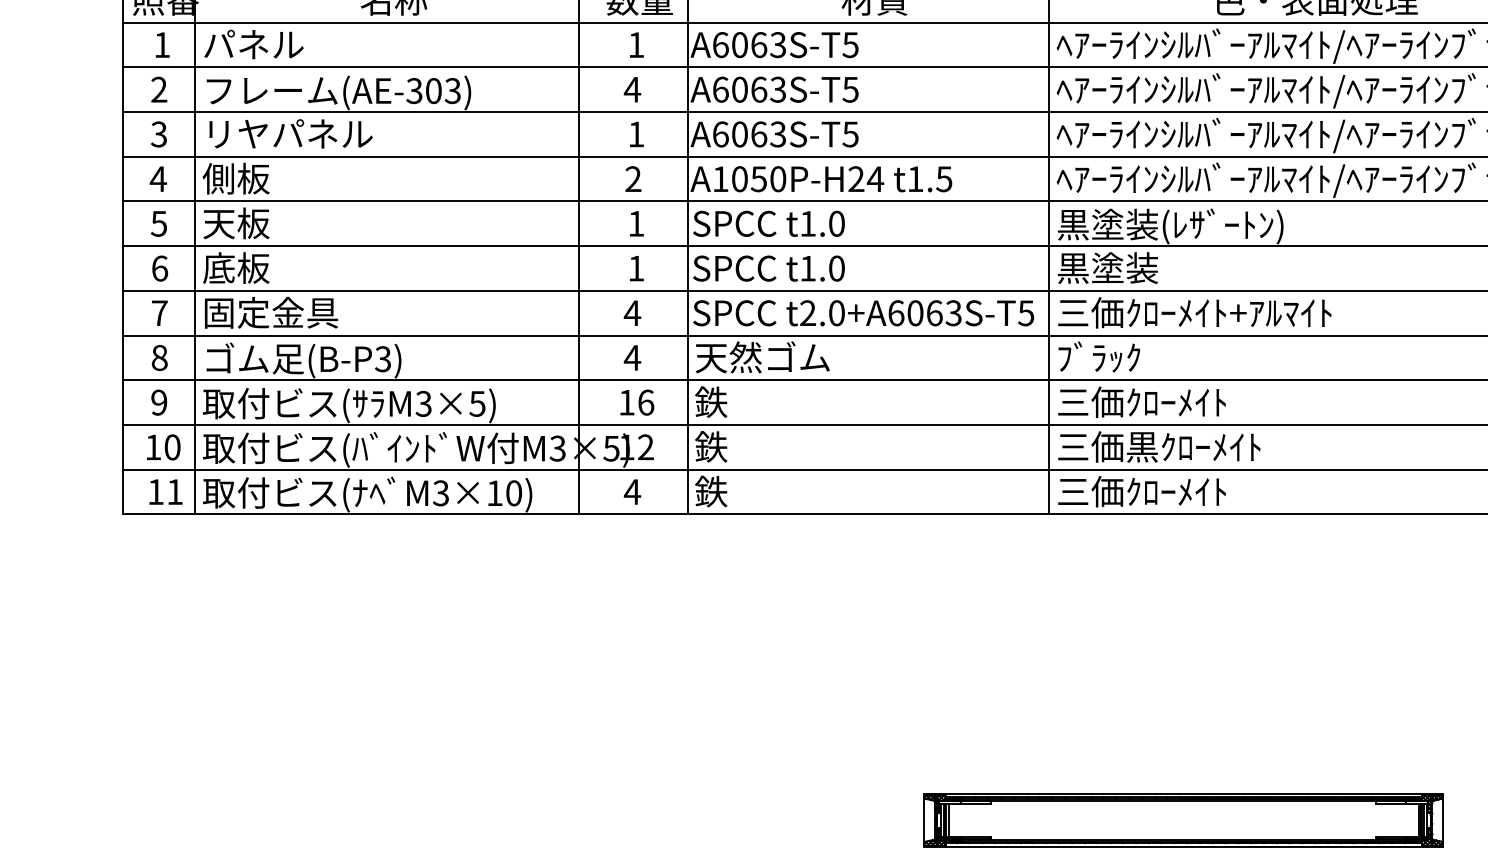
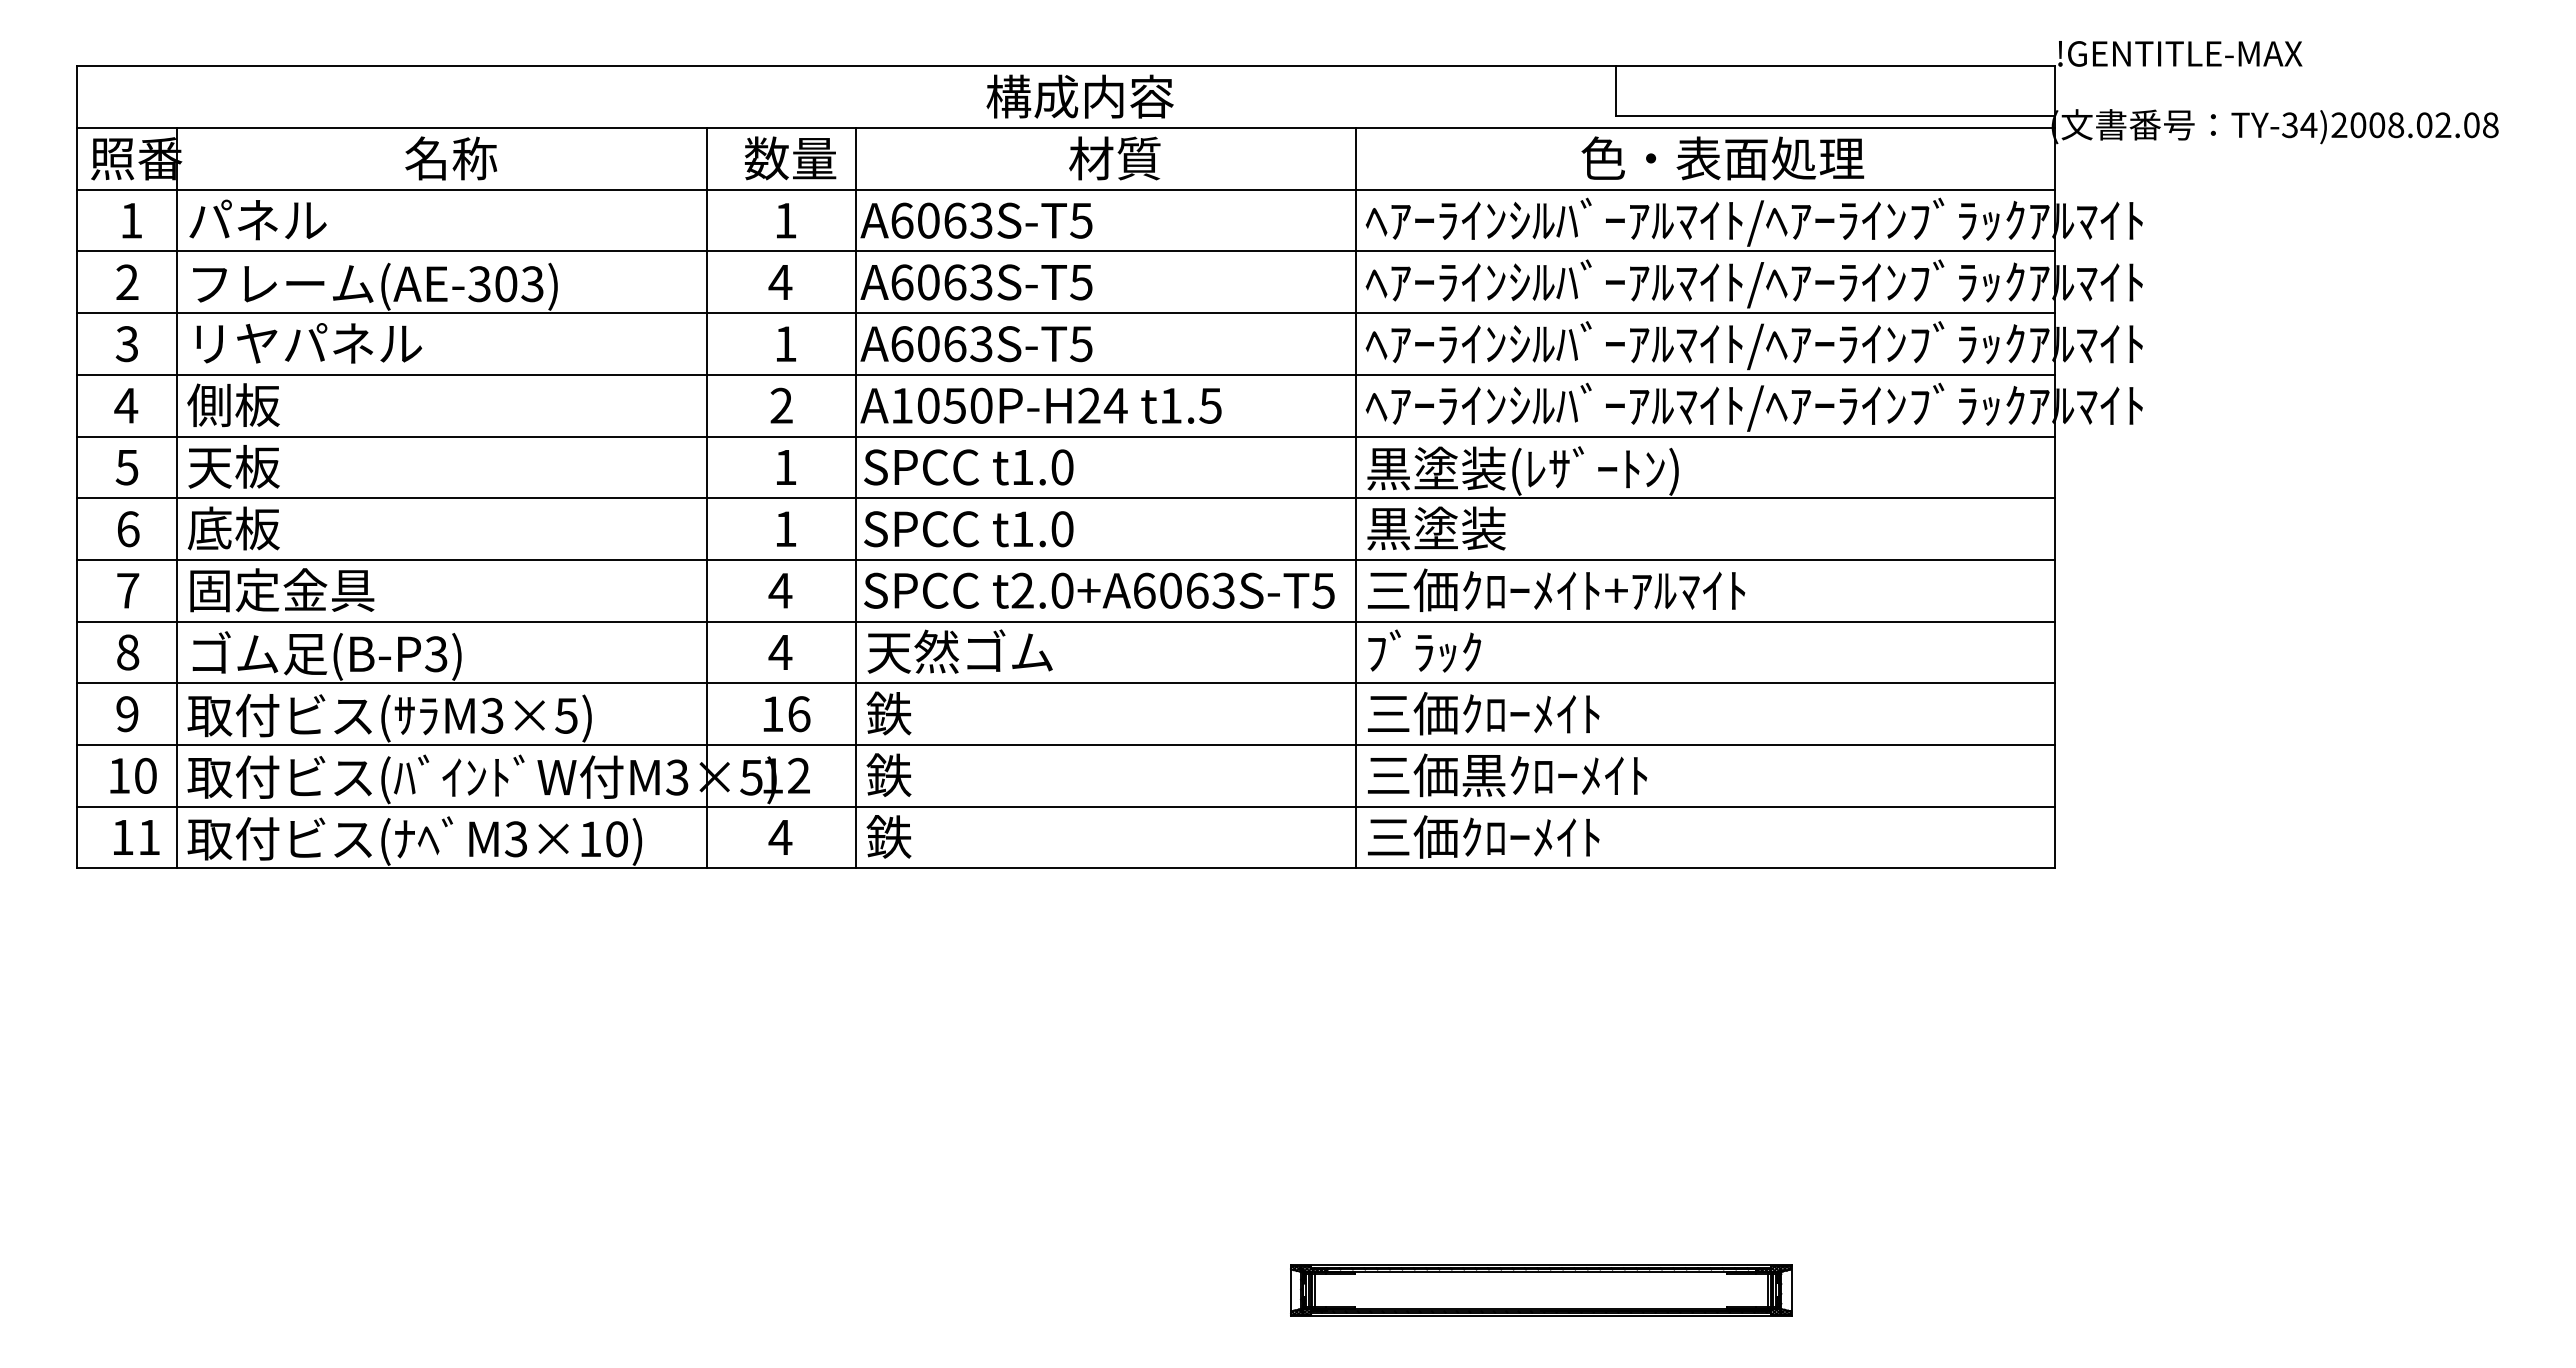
part: (1183, 820) -> (1540, 1290), size x0.7

